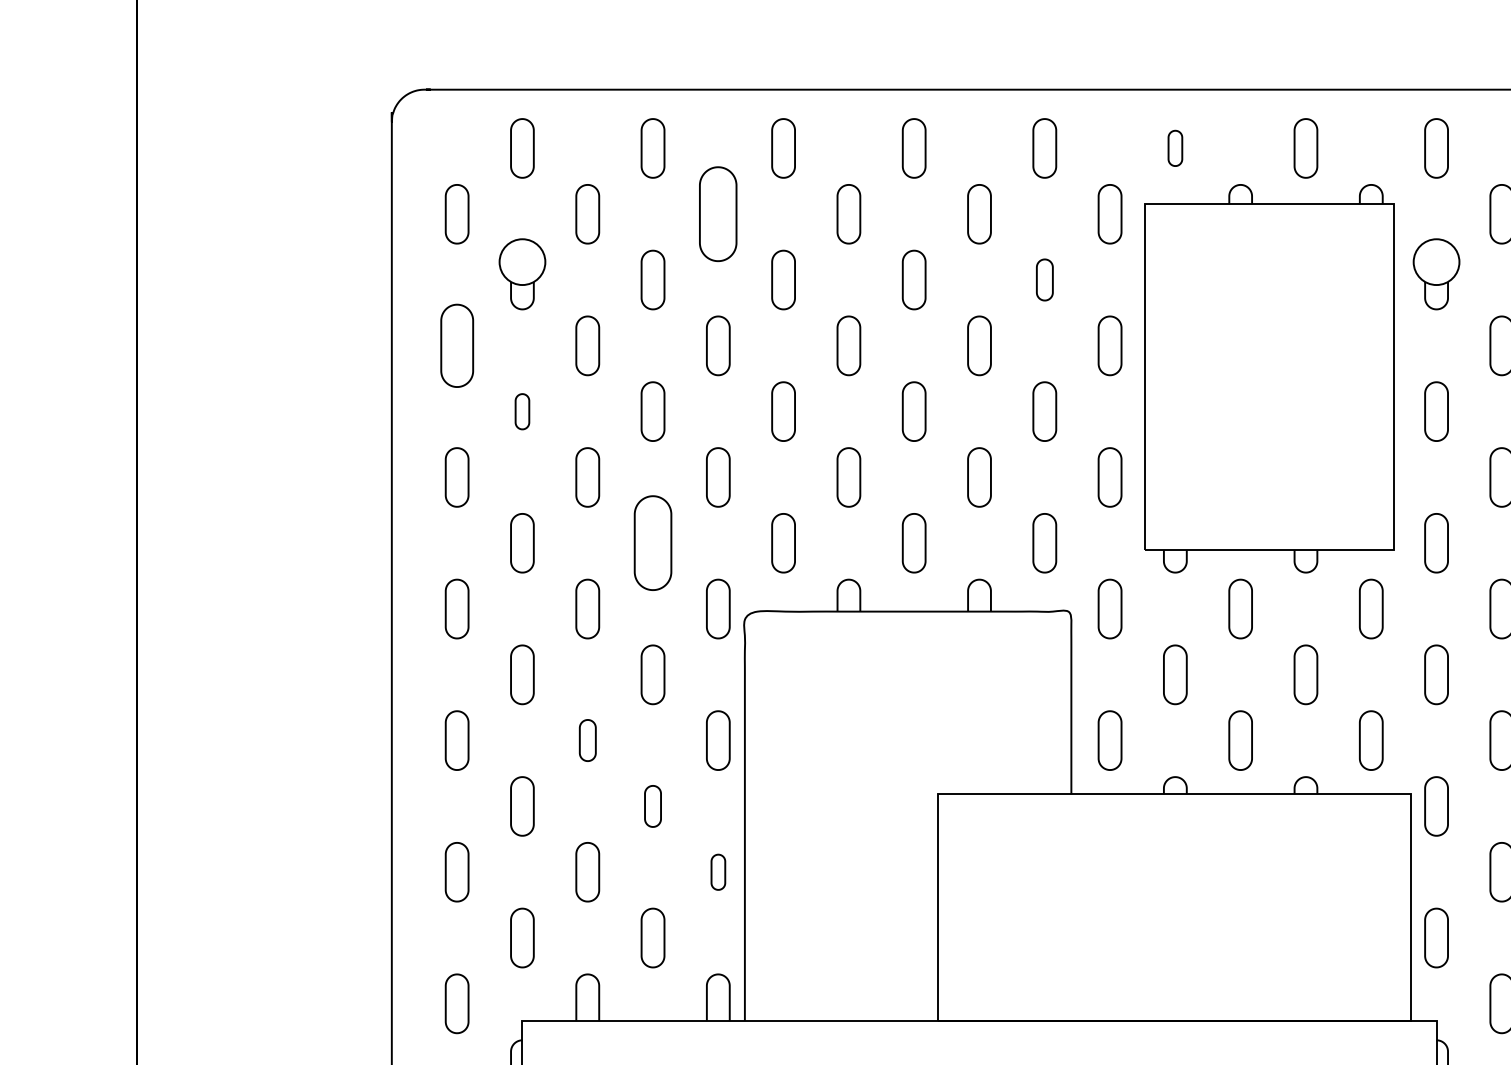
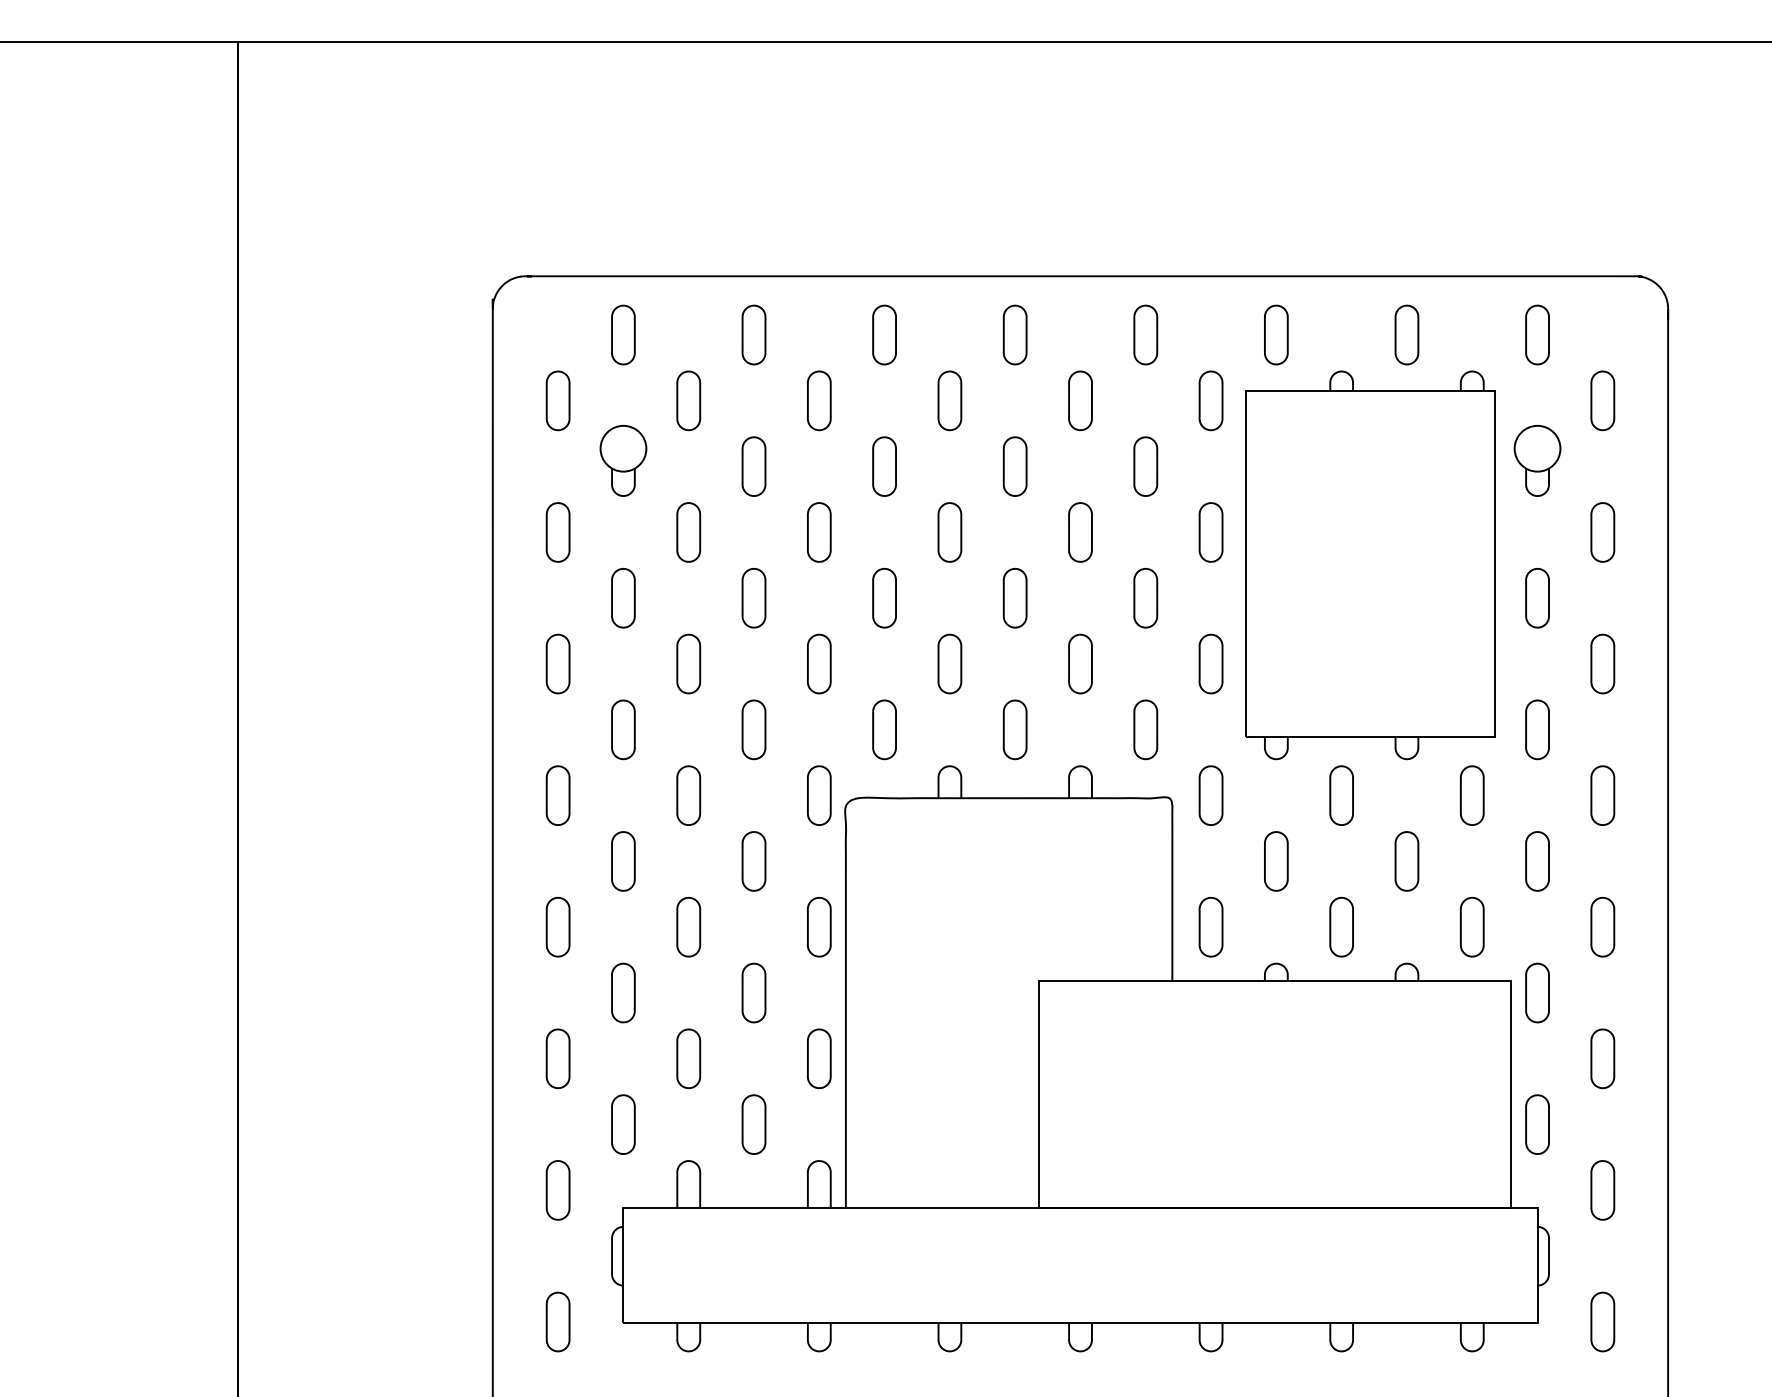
part: (1175, 147) -> (1276, 334), size x1.67
part: (718, 213) -> (819, 400), size x0.62
part: (1044, 279) -> (1145, 466), size x1.43
part: (456, 345) -> (557, 532), size x0.71
part: (522, 411) -> (623, 598), size x1.67
part: (652, 542) -> (753, 729), size x0.62
part: (587, 739) -> (688, 926), size x1.43
part: (652, 805) -> (753, 992), size x1.43
part: (718, 871) -> (819, 1058), size x1.67

